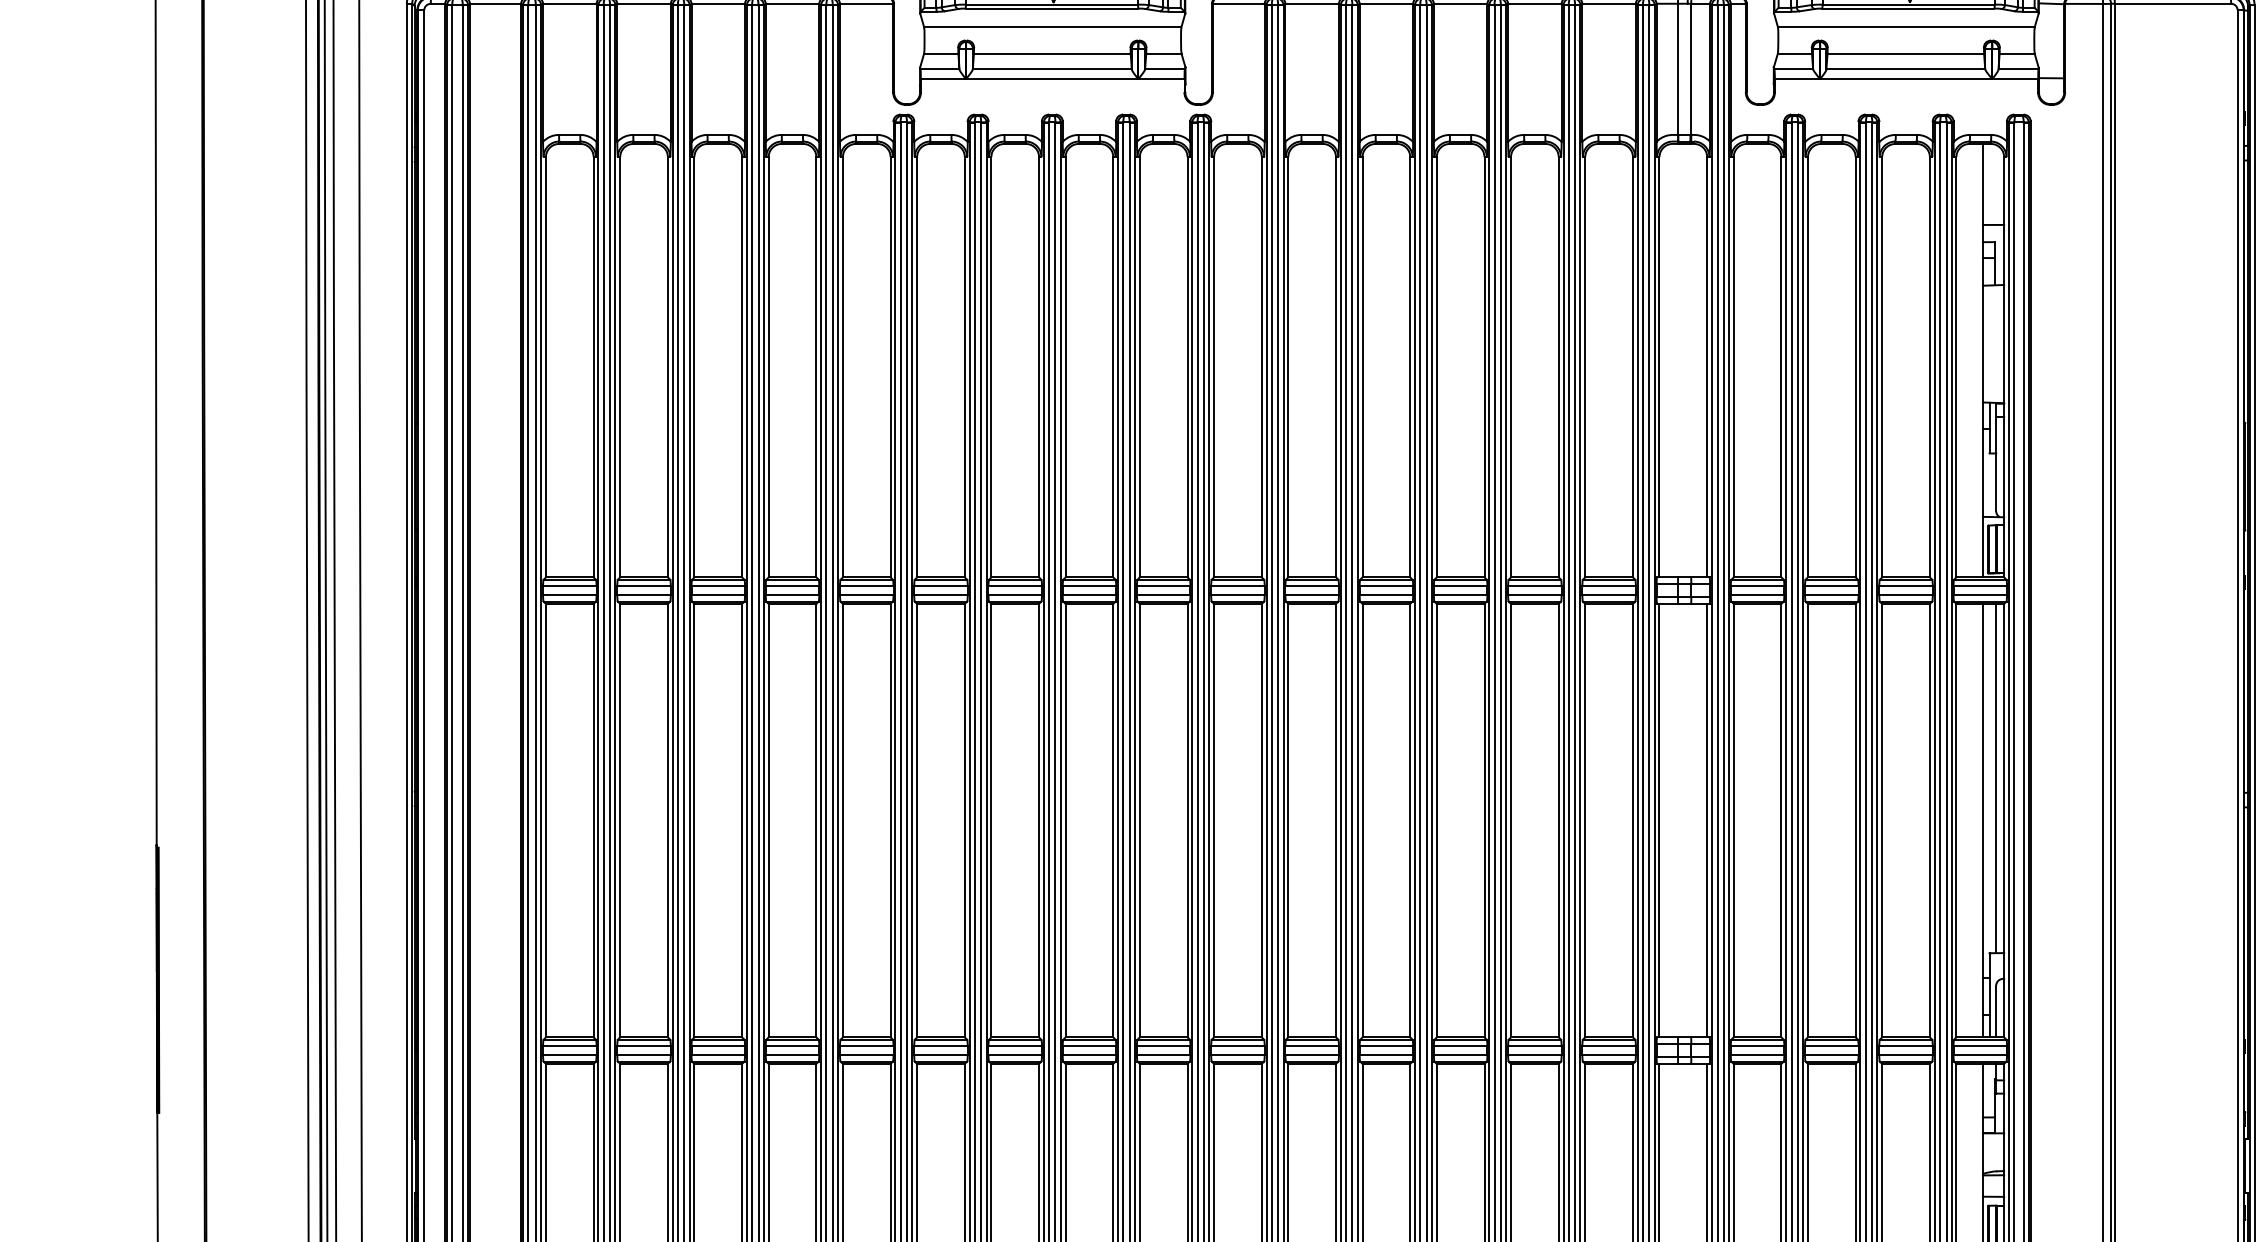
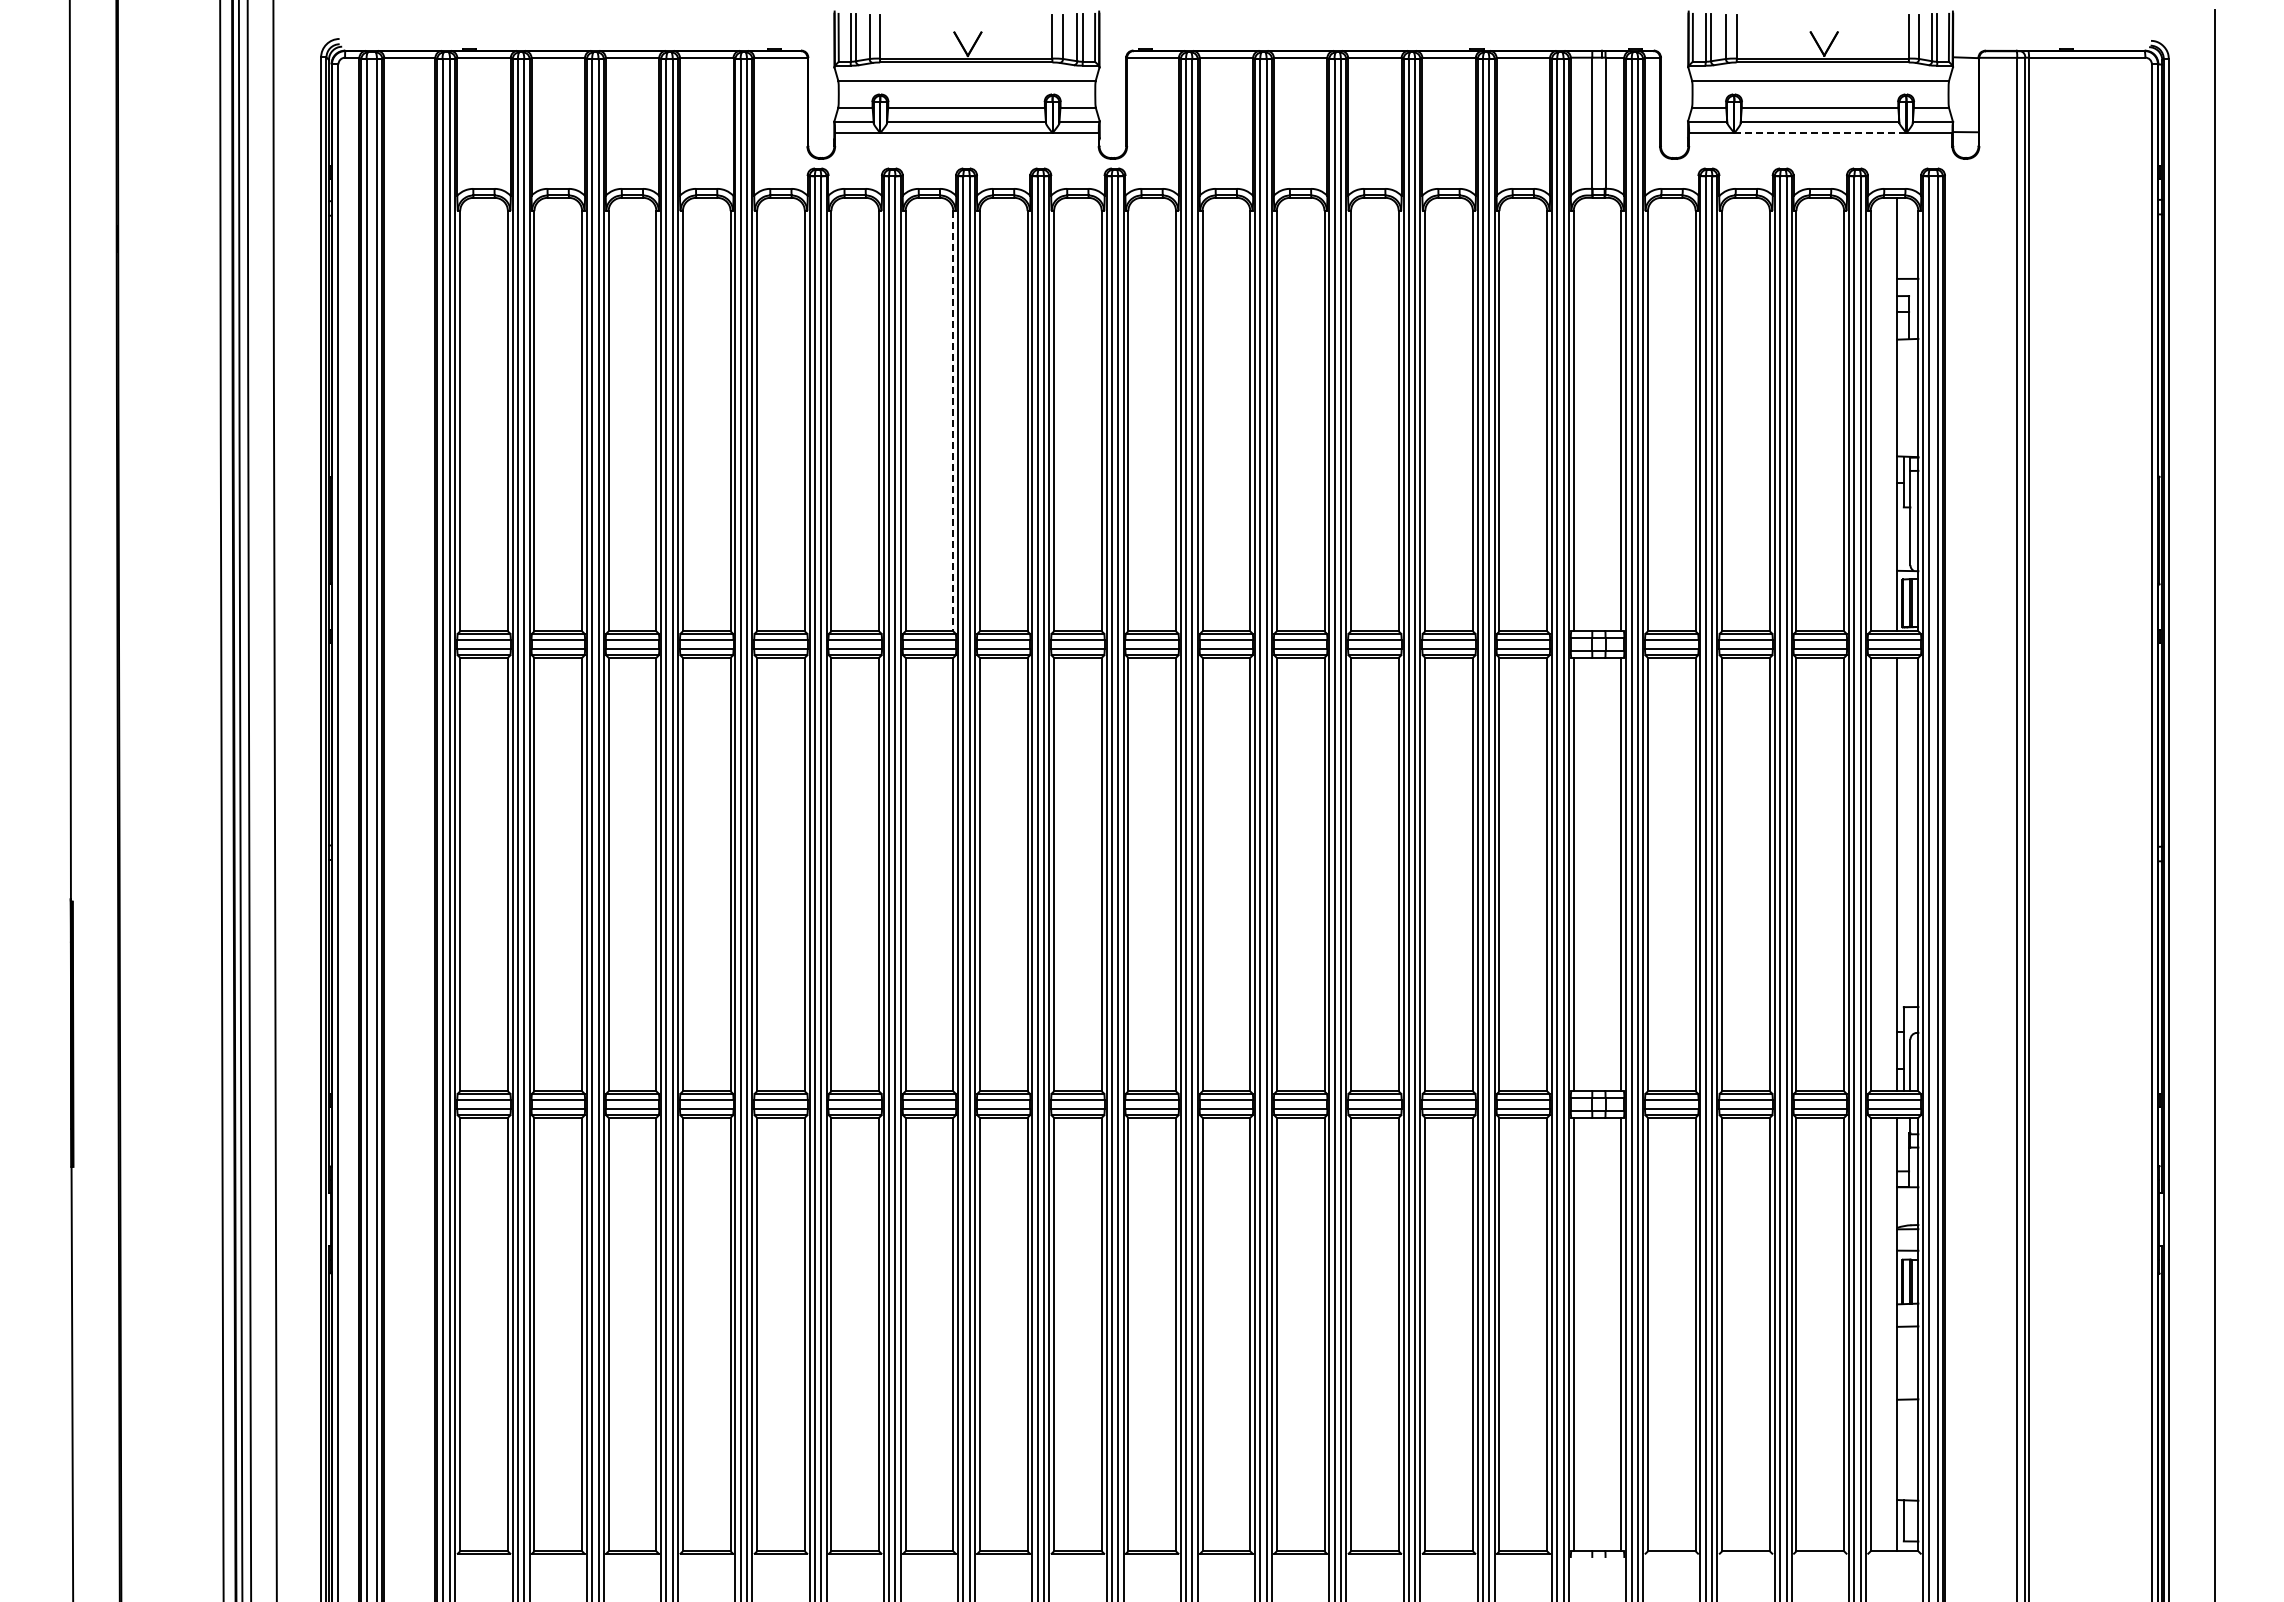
line: (1906, 79) -> (1820, 133), solid -> dashed
line: (1039, 367) -> (953, 421), solid -> dashed
line: (1996, 778) -> (1910, 832), removed

